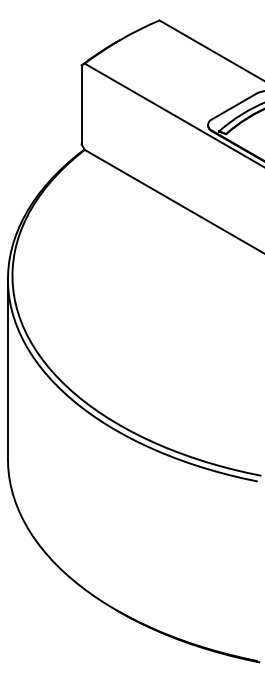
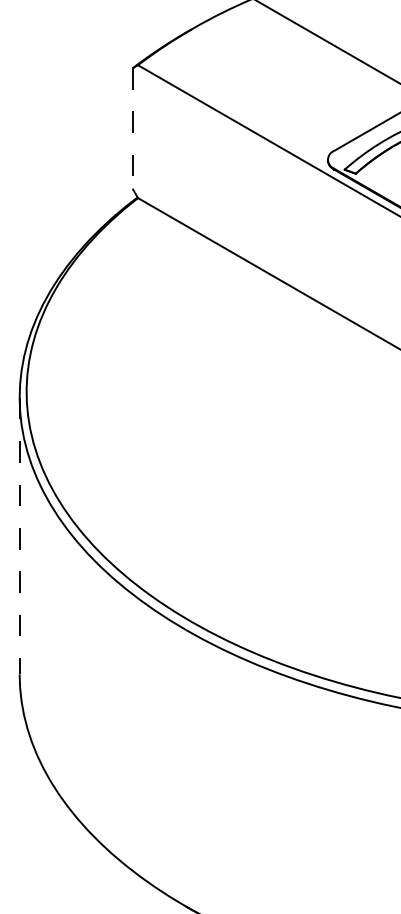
line: (81, 105) -> (132, 129), solid -> dashed
line: (7, 369) -> (18, 536), solid -> dashed

